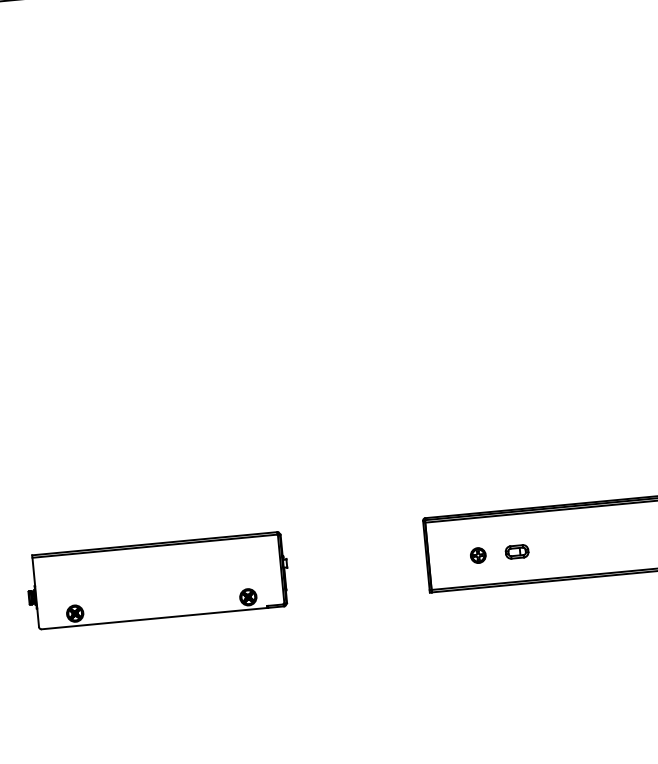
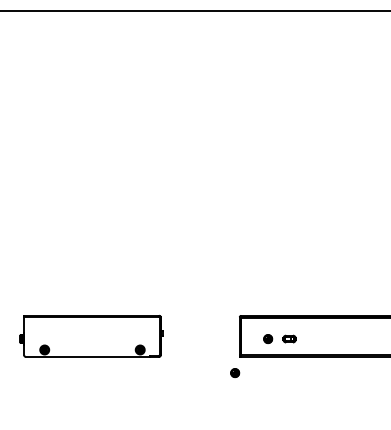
part: (424, 621) -> (235, 372), added

